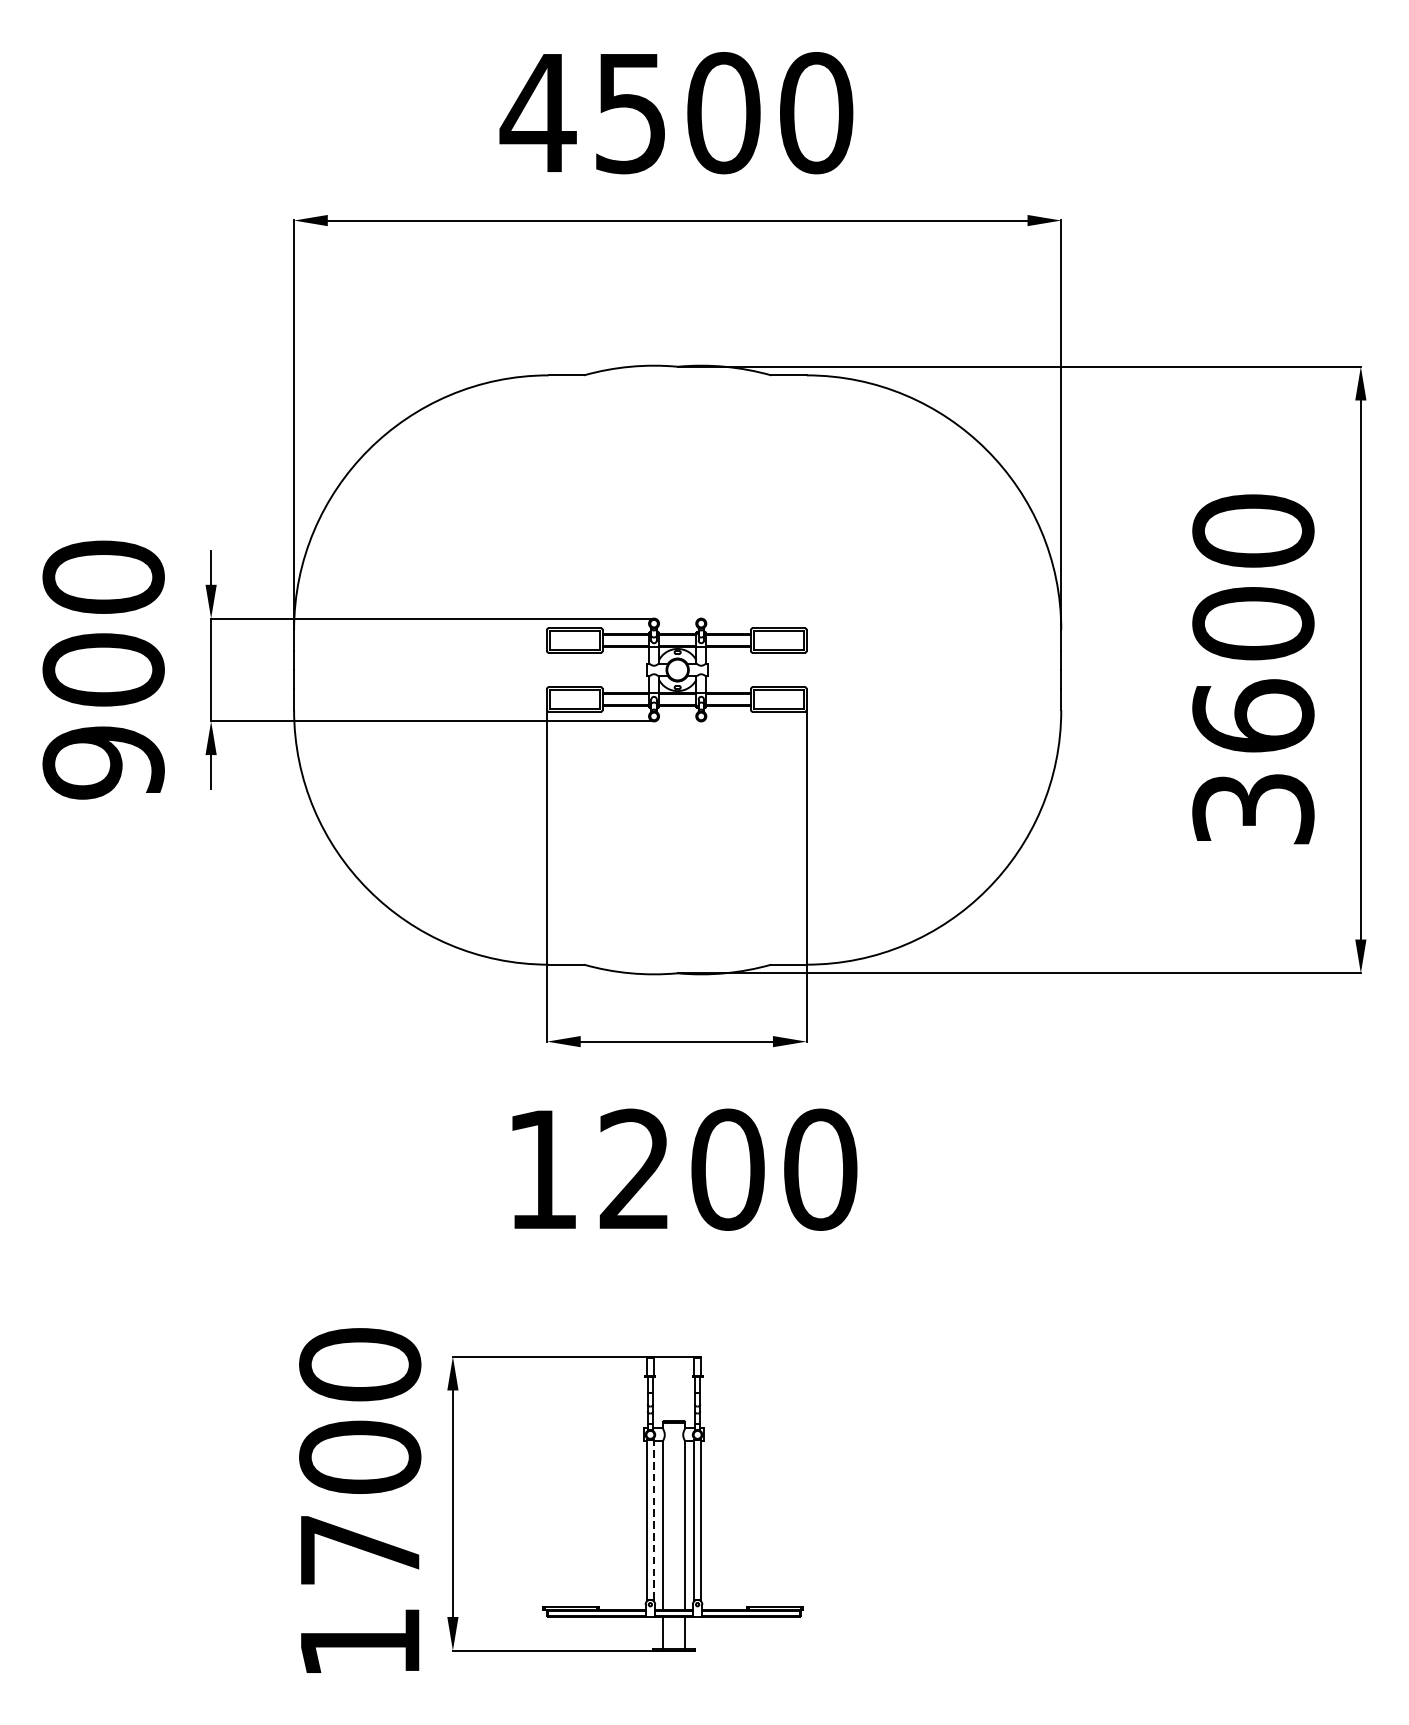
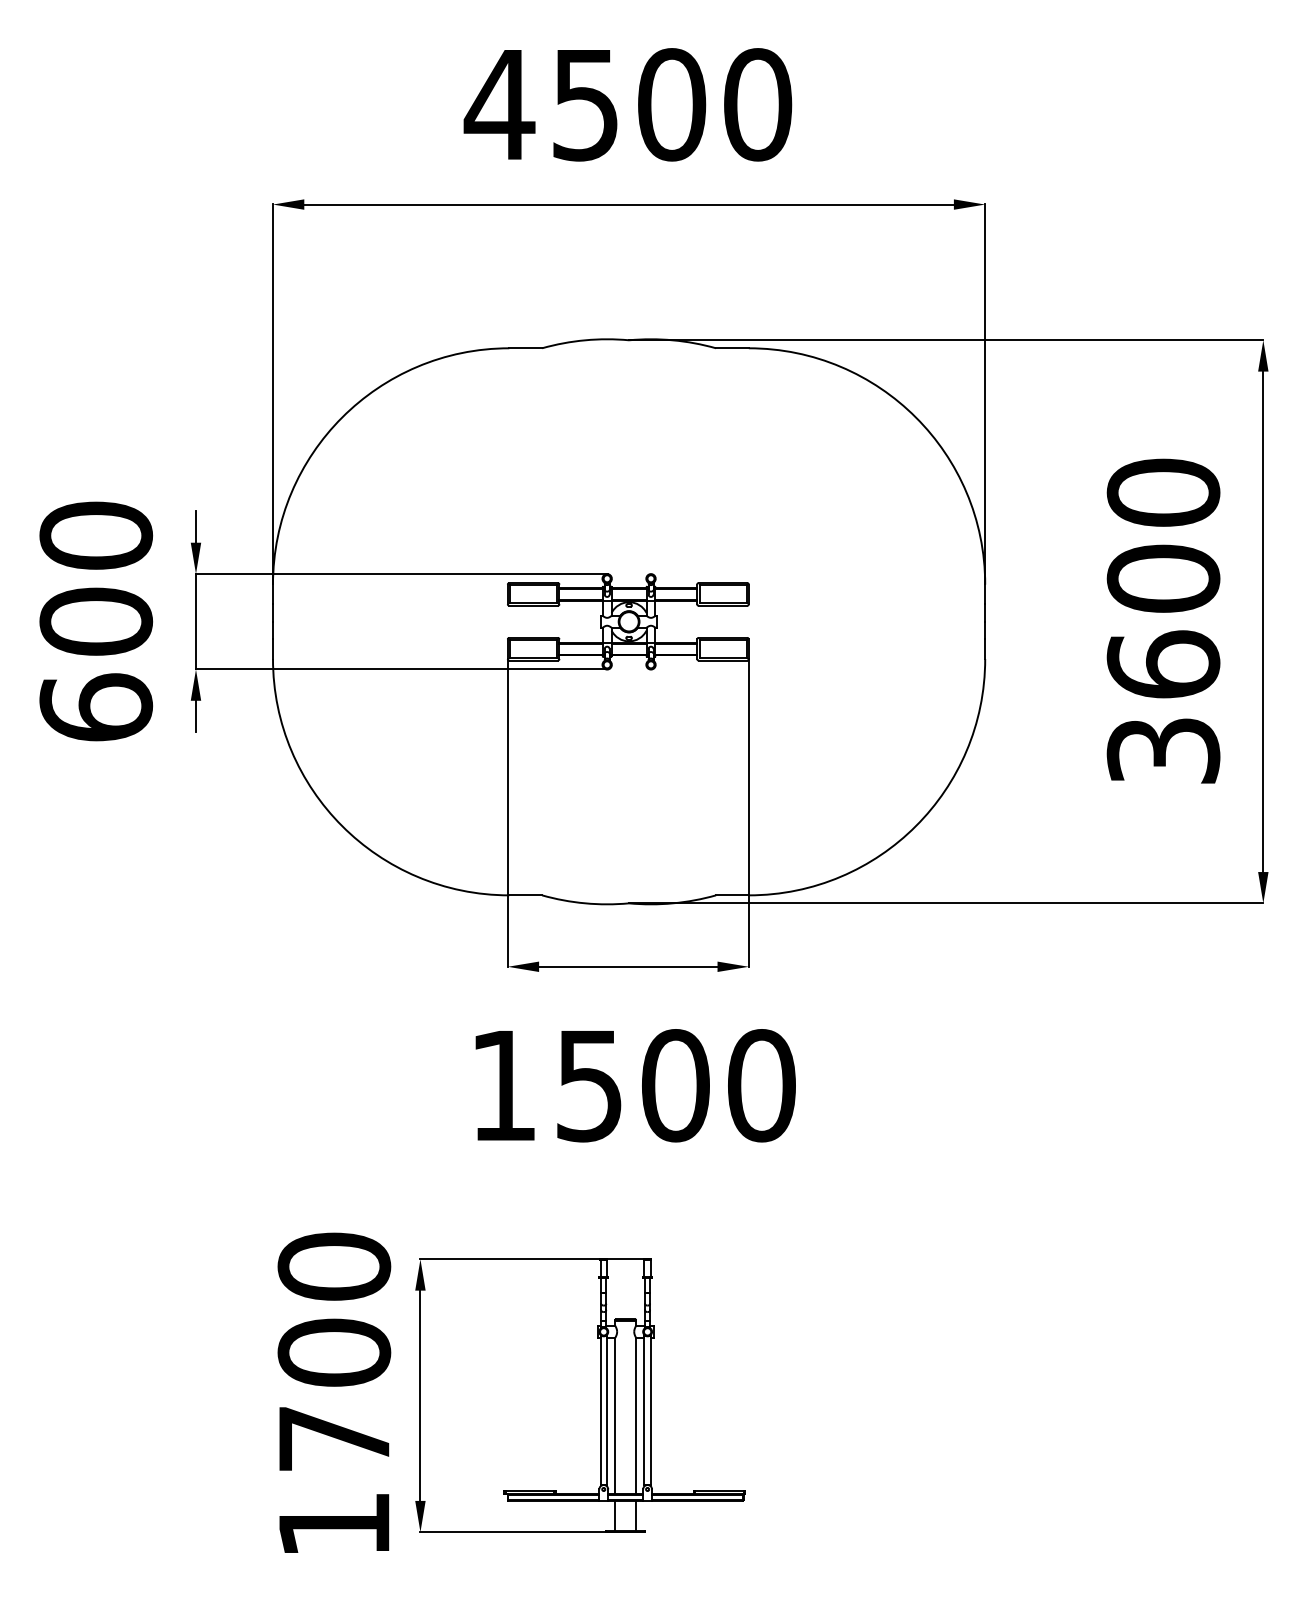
text: (103, 762) -> (96, 707), 900 -> 600
text: (633, 1169) -> (588, 1085), 1200 -> 1500
line: (654, 1519) -> (607, 1410), dashed -> solid

